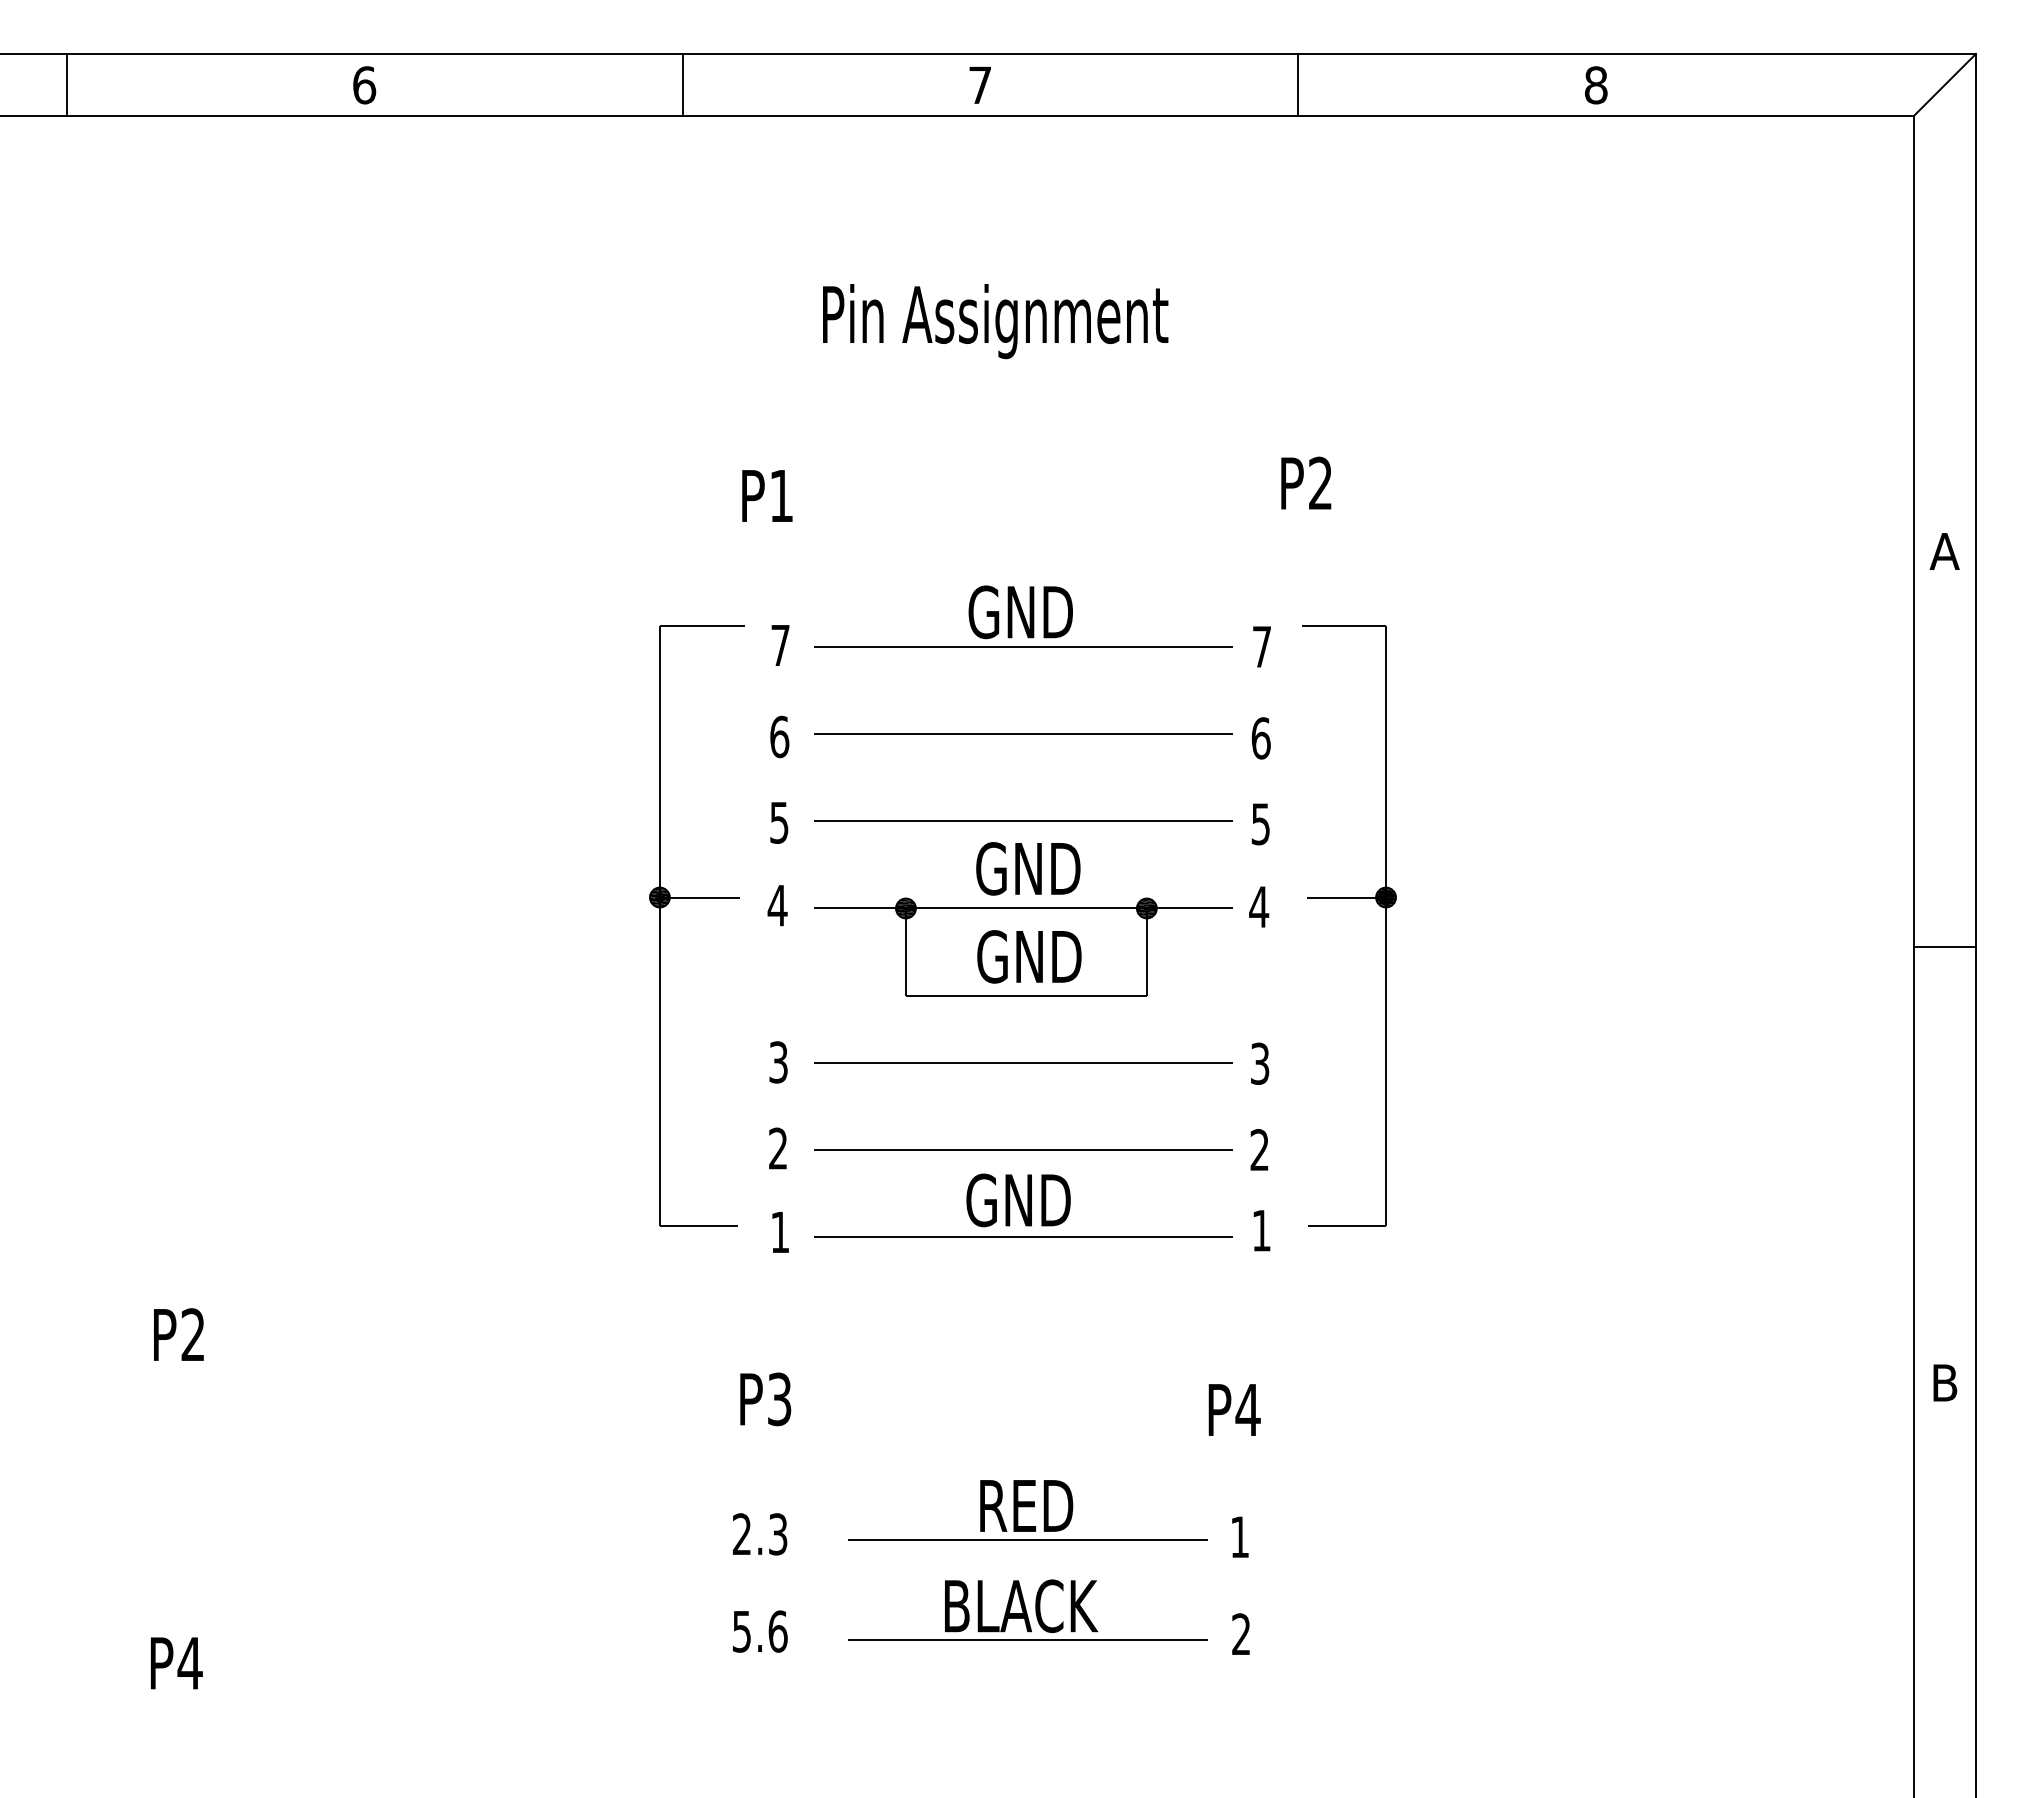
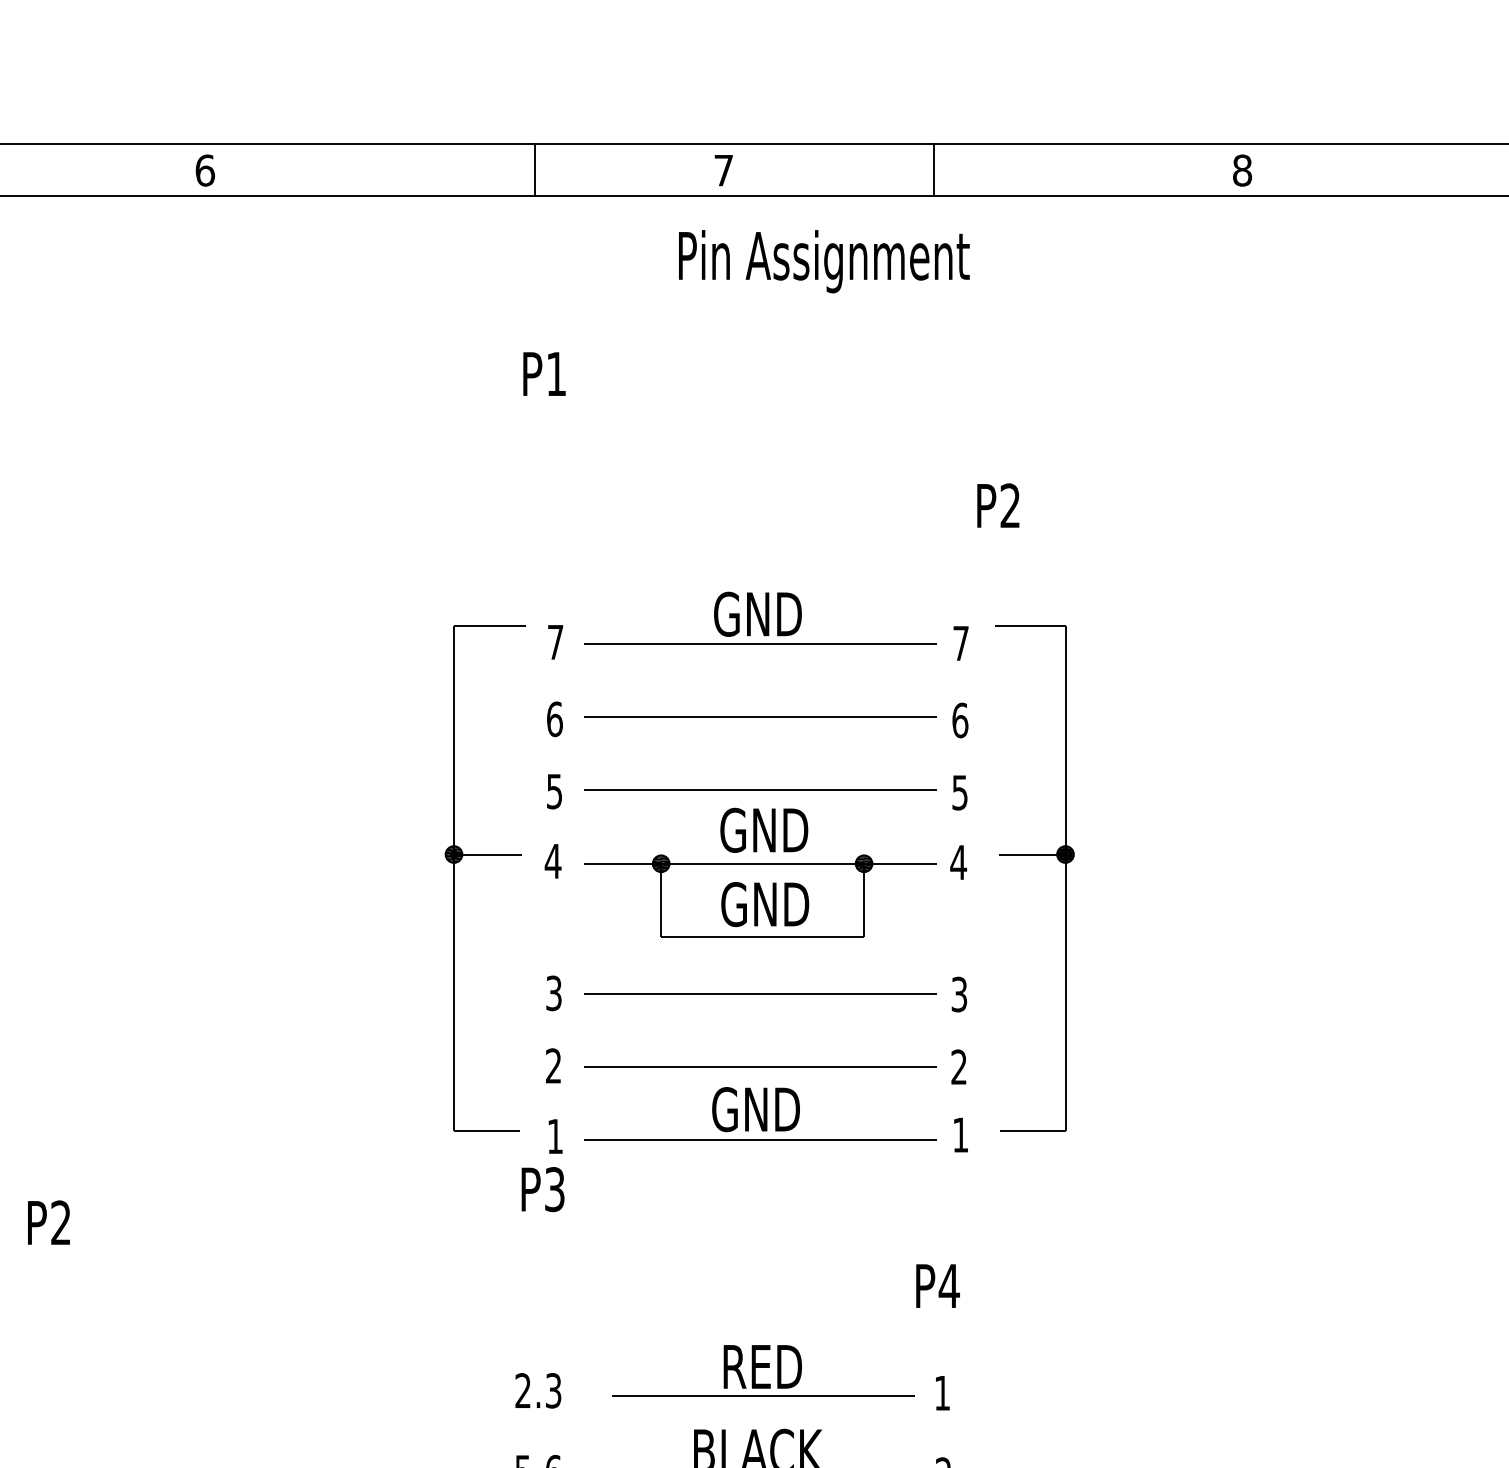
line: (682, 84) -> (534, 169), moved
line: (1298, 84) -> (934, 169), moved
text: (995, 321) -> (824, 261), moved
text: (767, 495) -> (544, 373), moved
text: (765, 1399) -> (542, 1189), moved

